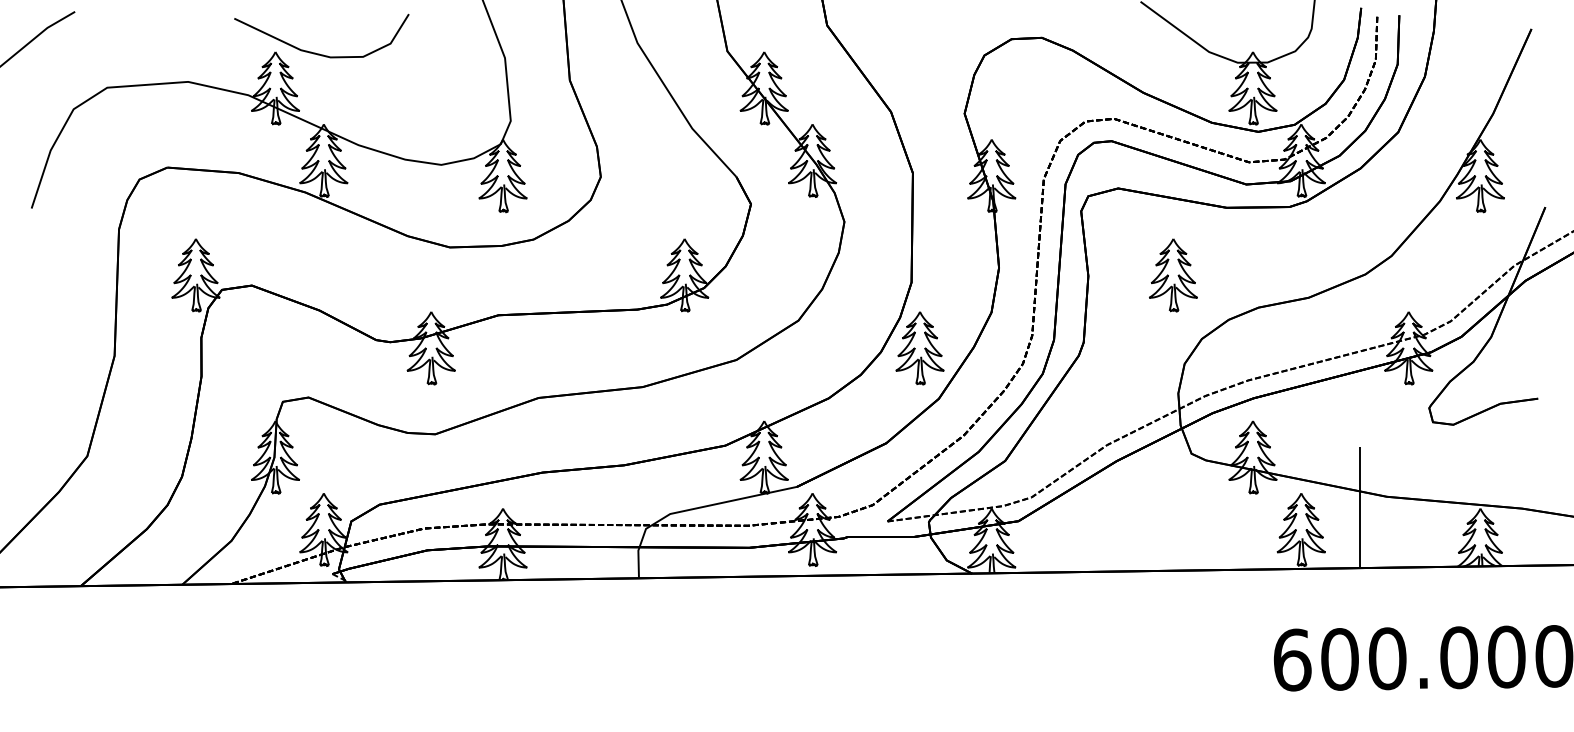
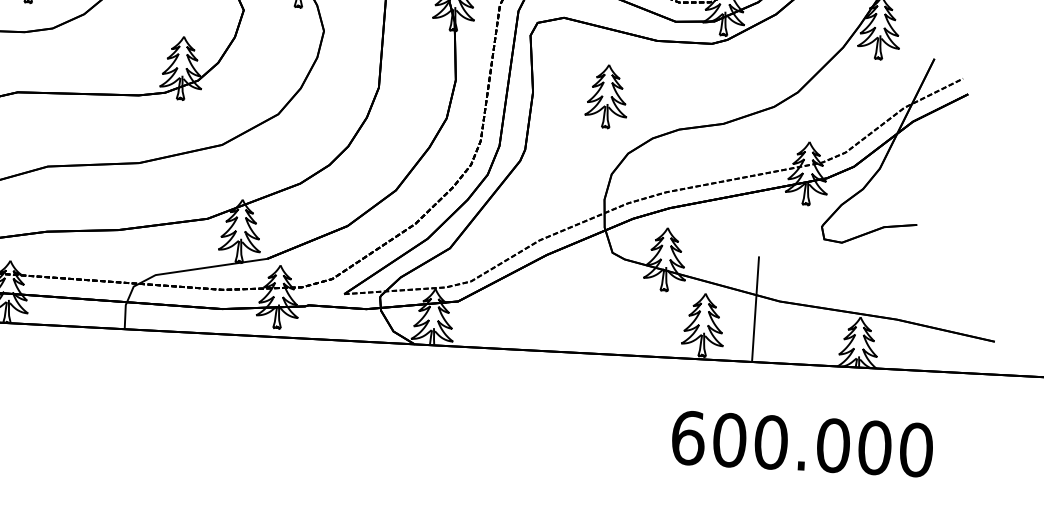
part: (919, 348) -> (381, 145), removed

